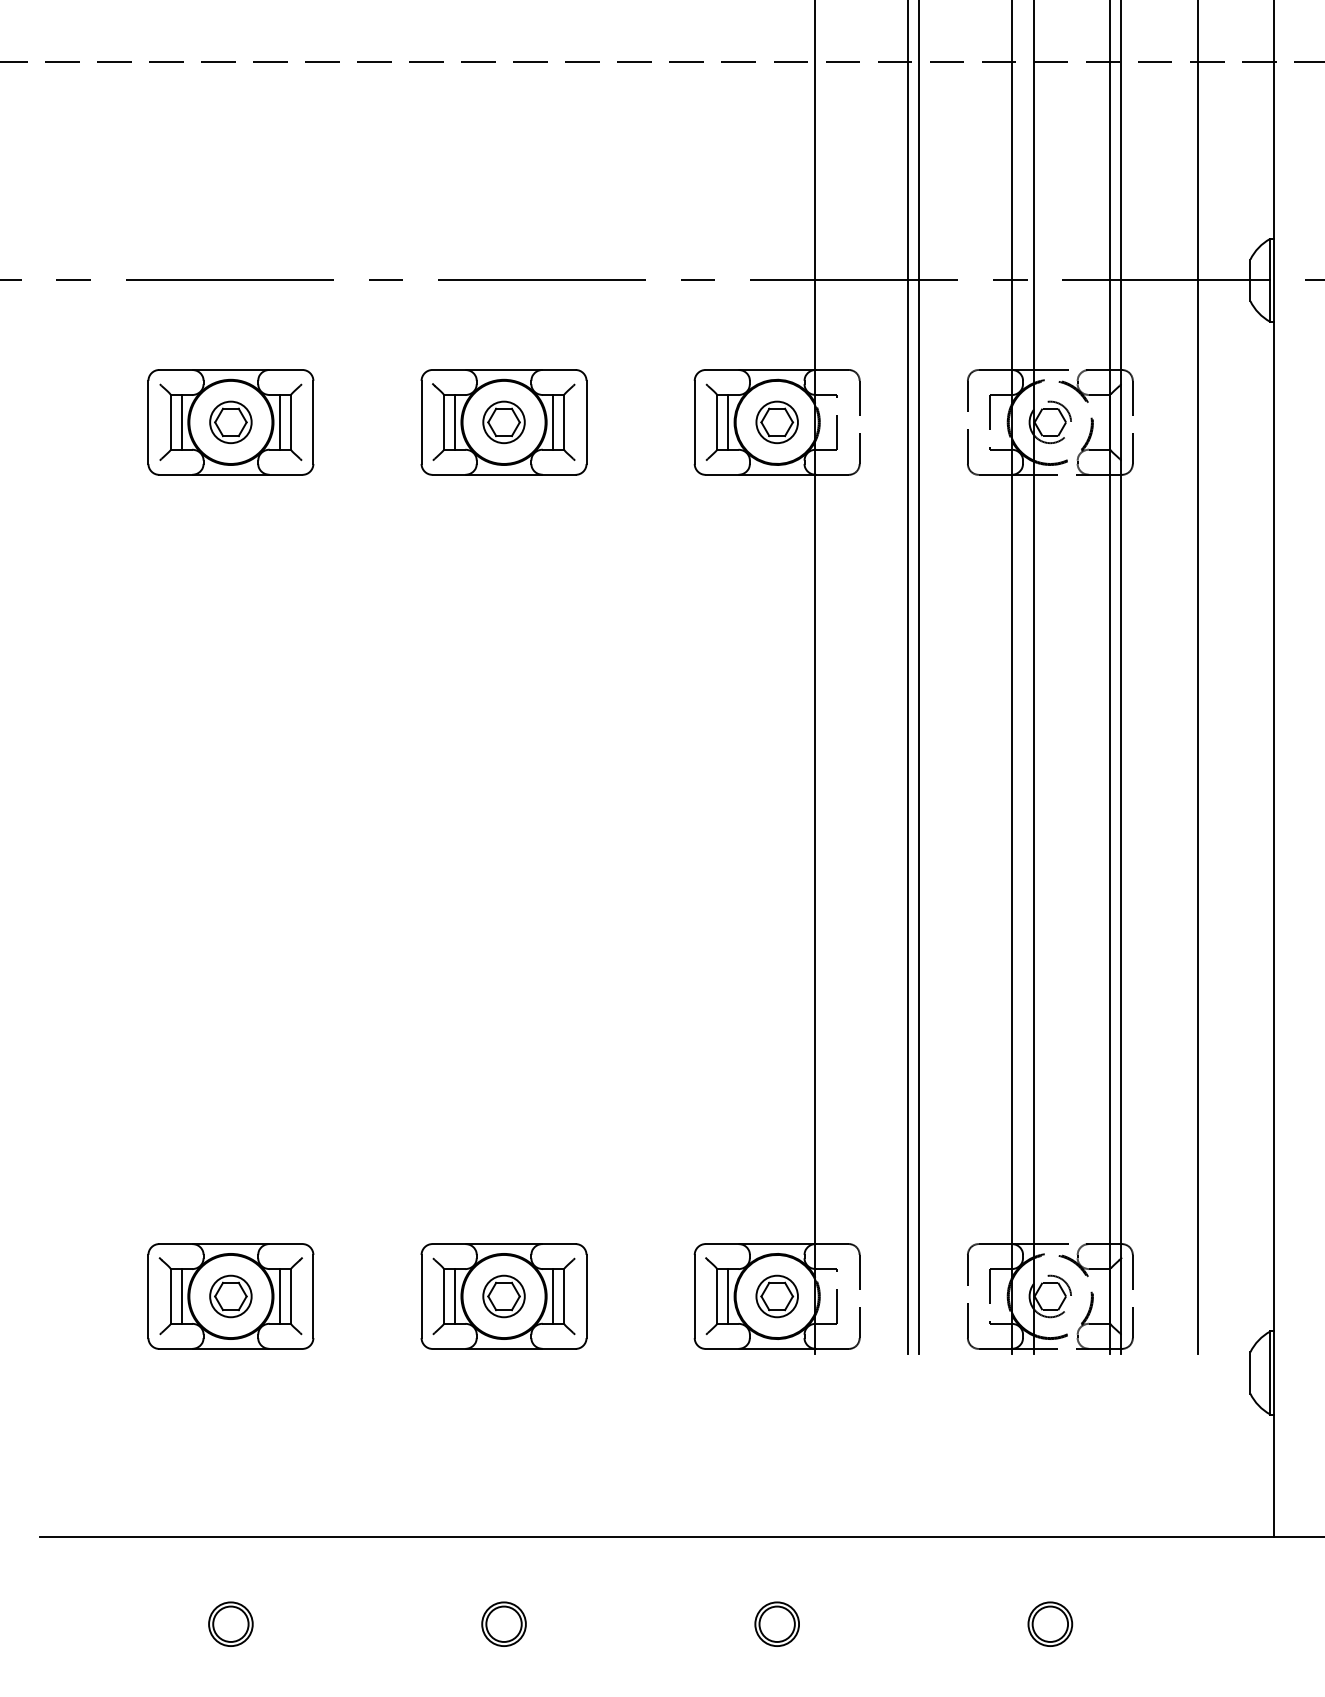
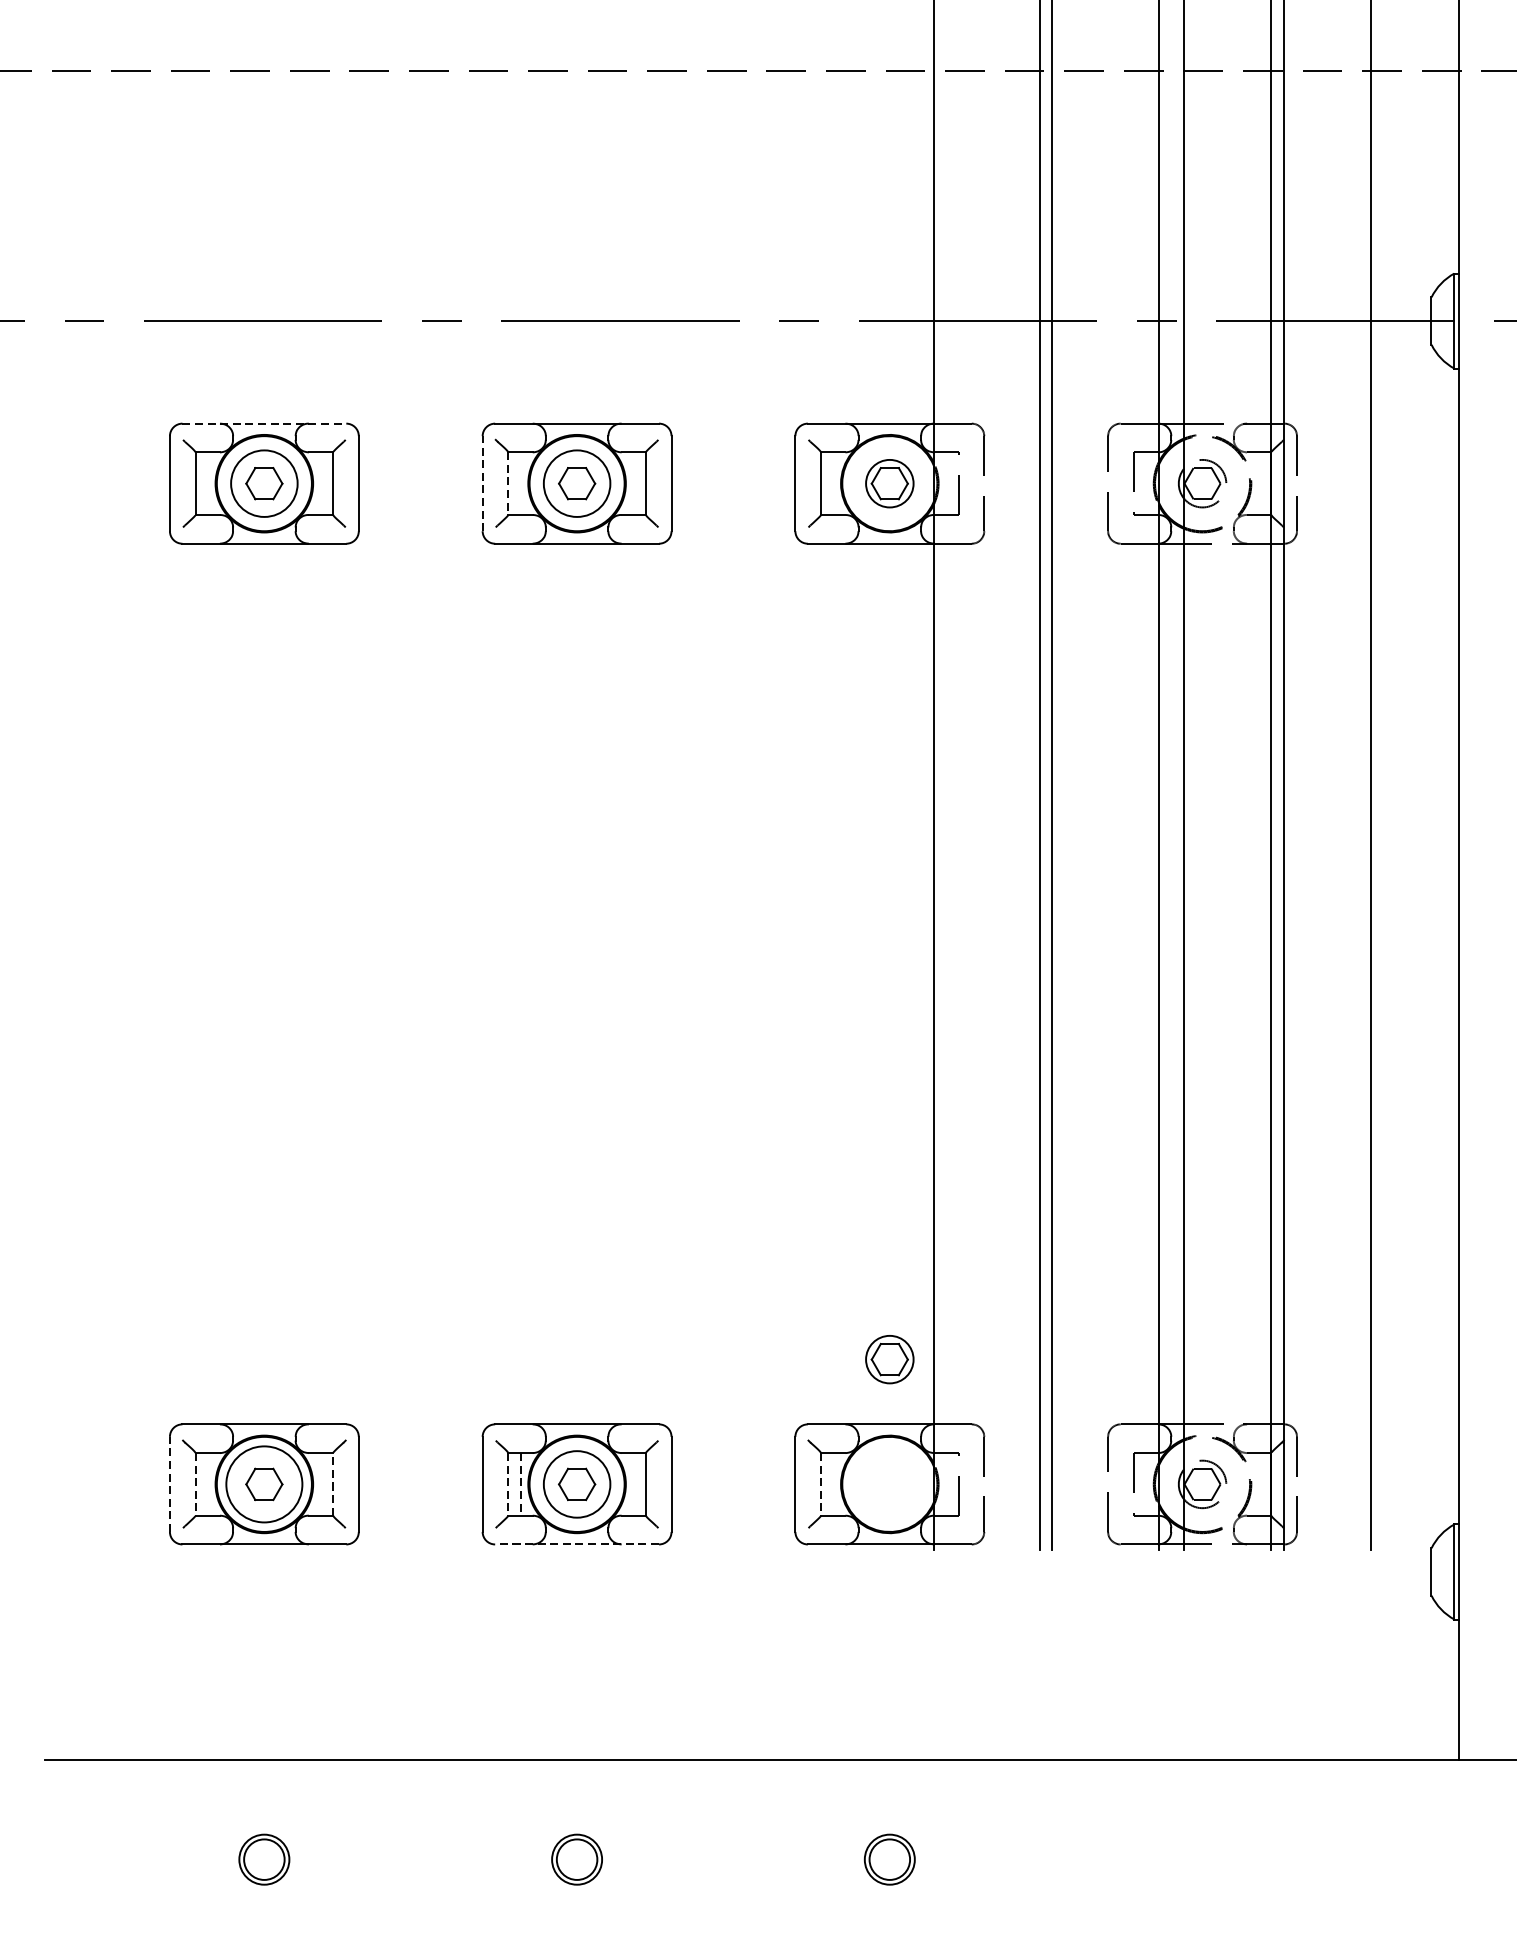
line: (230, 369) -> (263, 423), solid -> dashed
line: (181, 422) -> (207, 483), removed
circle: (230, 422) -> (263, 483), size x1.4
line: (280, 422) -> (321, 483), removed
line: (421, 422) -> (482, 483), solid -> dashed
line: (443, 422) -> (507, 483), solid -> dashed
line: (454, 422) -> (520, 483), removed
circle: (503, 422) -> (576, 483), size x1.4
line: (553, 422) -> (633, 483), removed
line: (728, 422) -> (834, 483), removed
line: (291, 1295) -> (333, 1483), solid -> dashed
line: (148, 1296) -> (170, 1484), solid -> dashed
line: (170, 1296) -> (195, 1484), solid -> dashed
line: (181, 1296) -> (207, 1484), removed
circle: (230, 1296) -> (263, 1484), size x1.6
line: (280, 1296) -> (321, 1484), removed
line: (443, 1296) -> (507, 1484), solid -> dashed
circle: (503, 1296) -> (576, 1484), size x1.4
line: (553, 1296) -> (633, 1484), removed
line: (717, 1296) -> (821, 1484), solid -> dashed
line: (728, 1296) -> (834, 1484), removed
part: (776, 1296) -> (889, 1359), moved
line: (454, 1297) -> (520, 1485), solid -> dashed
line: (504, 1348) -> (577, 1543), solid -> dashed
part: (1050, 1623) -> (1202, 1858), removed

